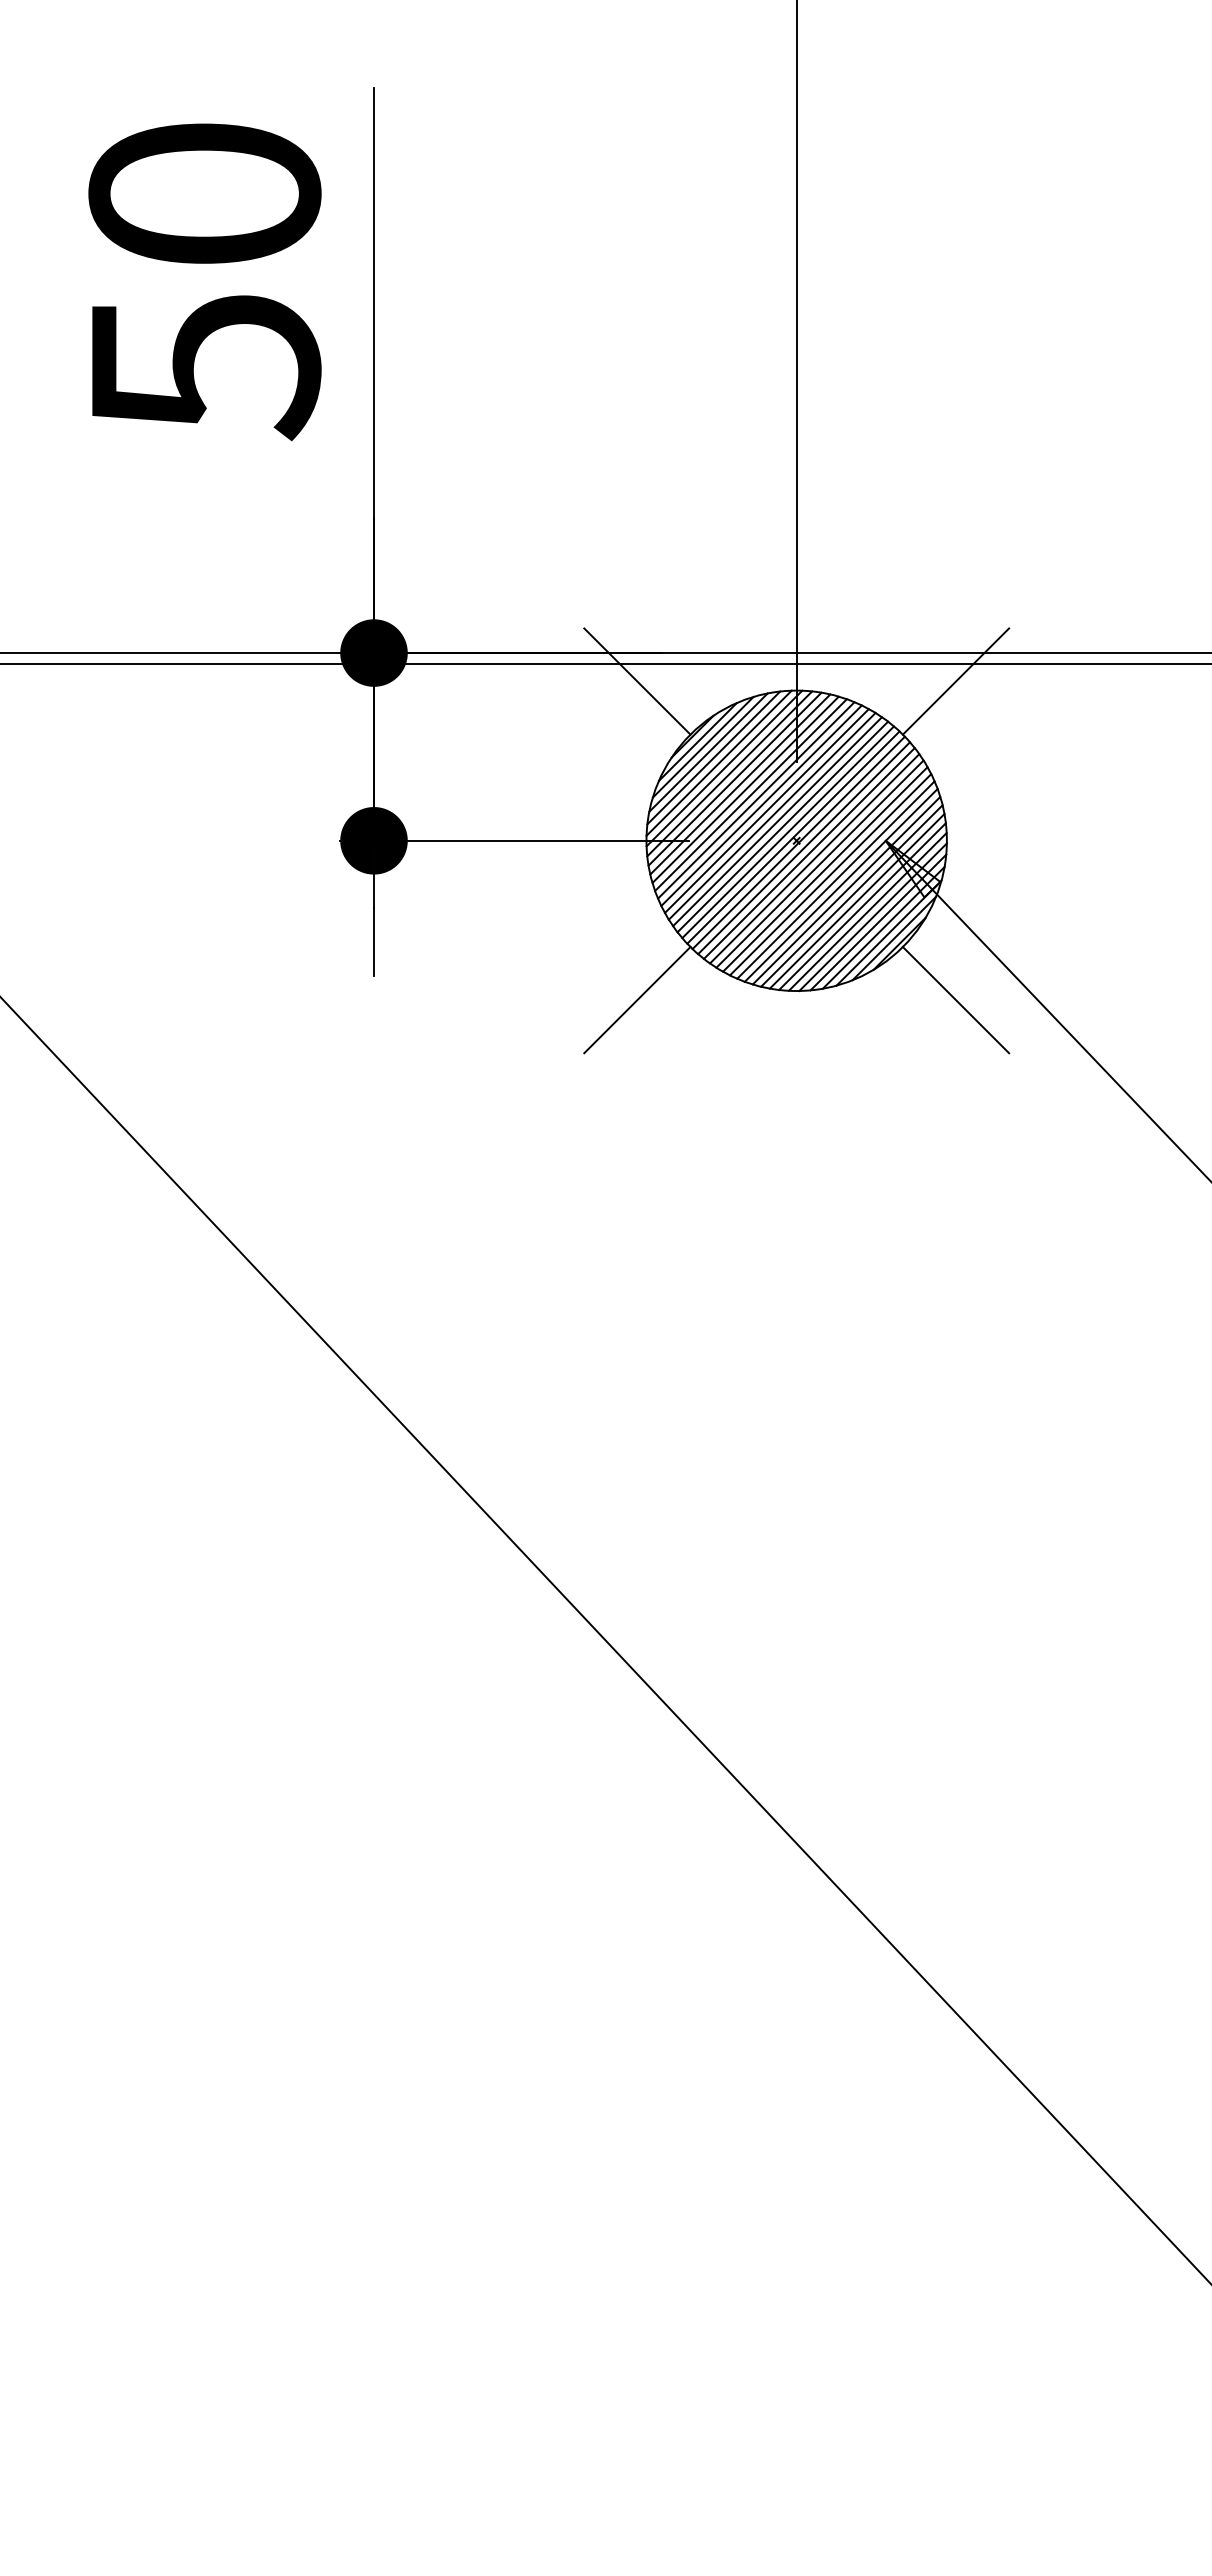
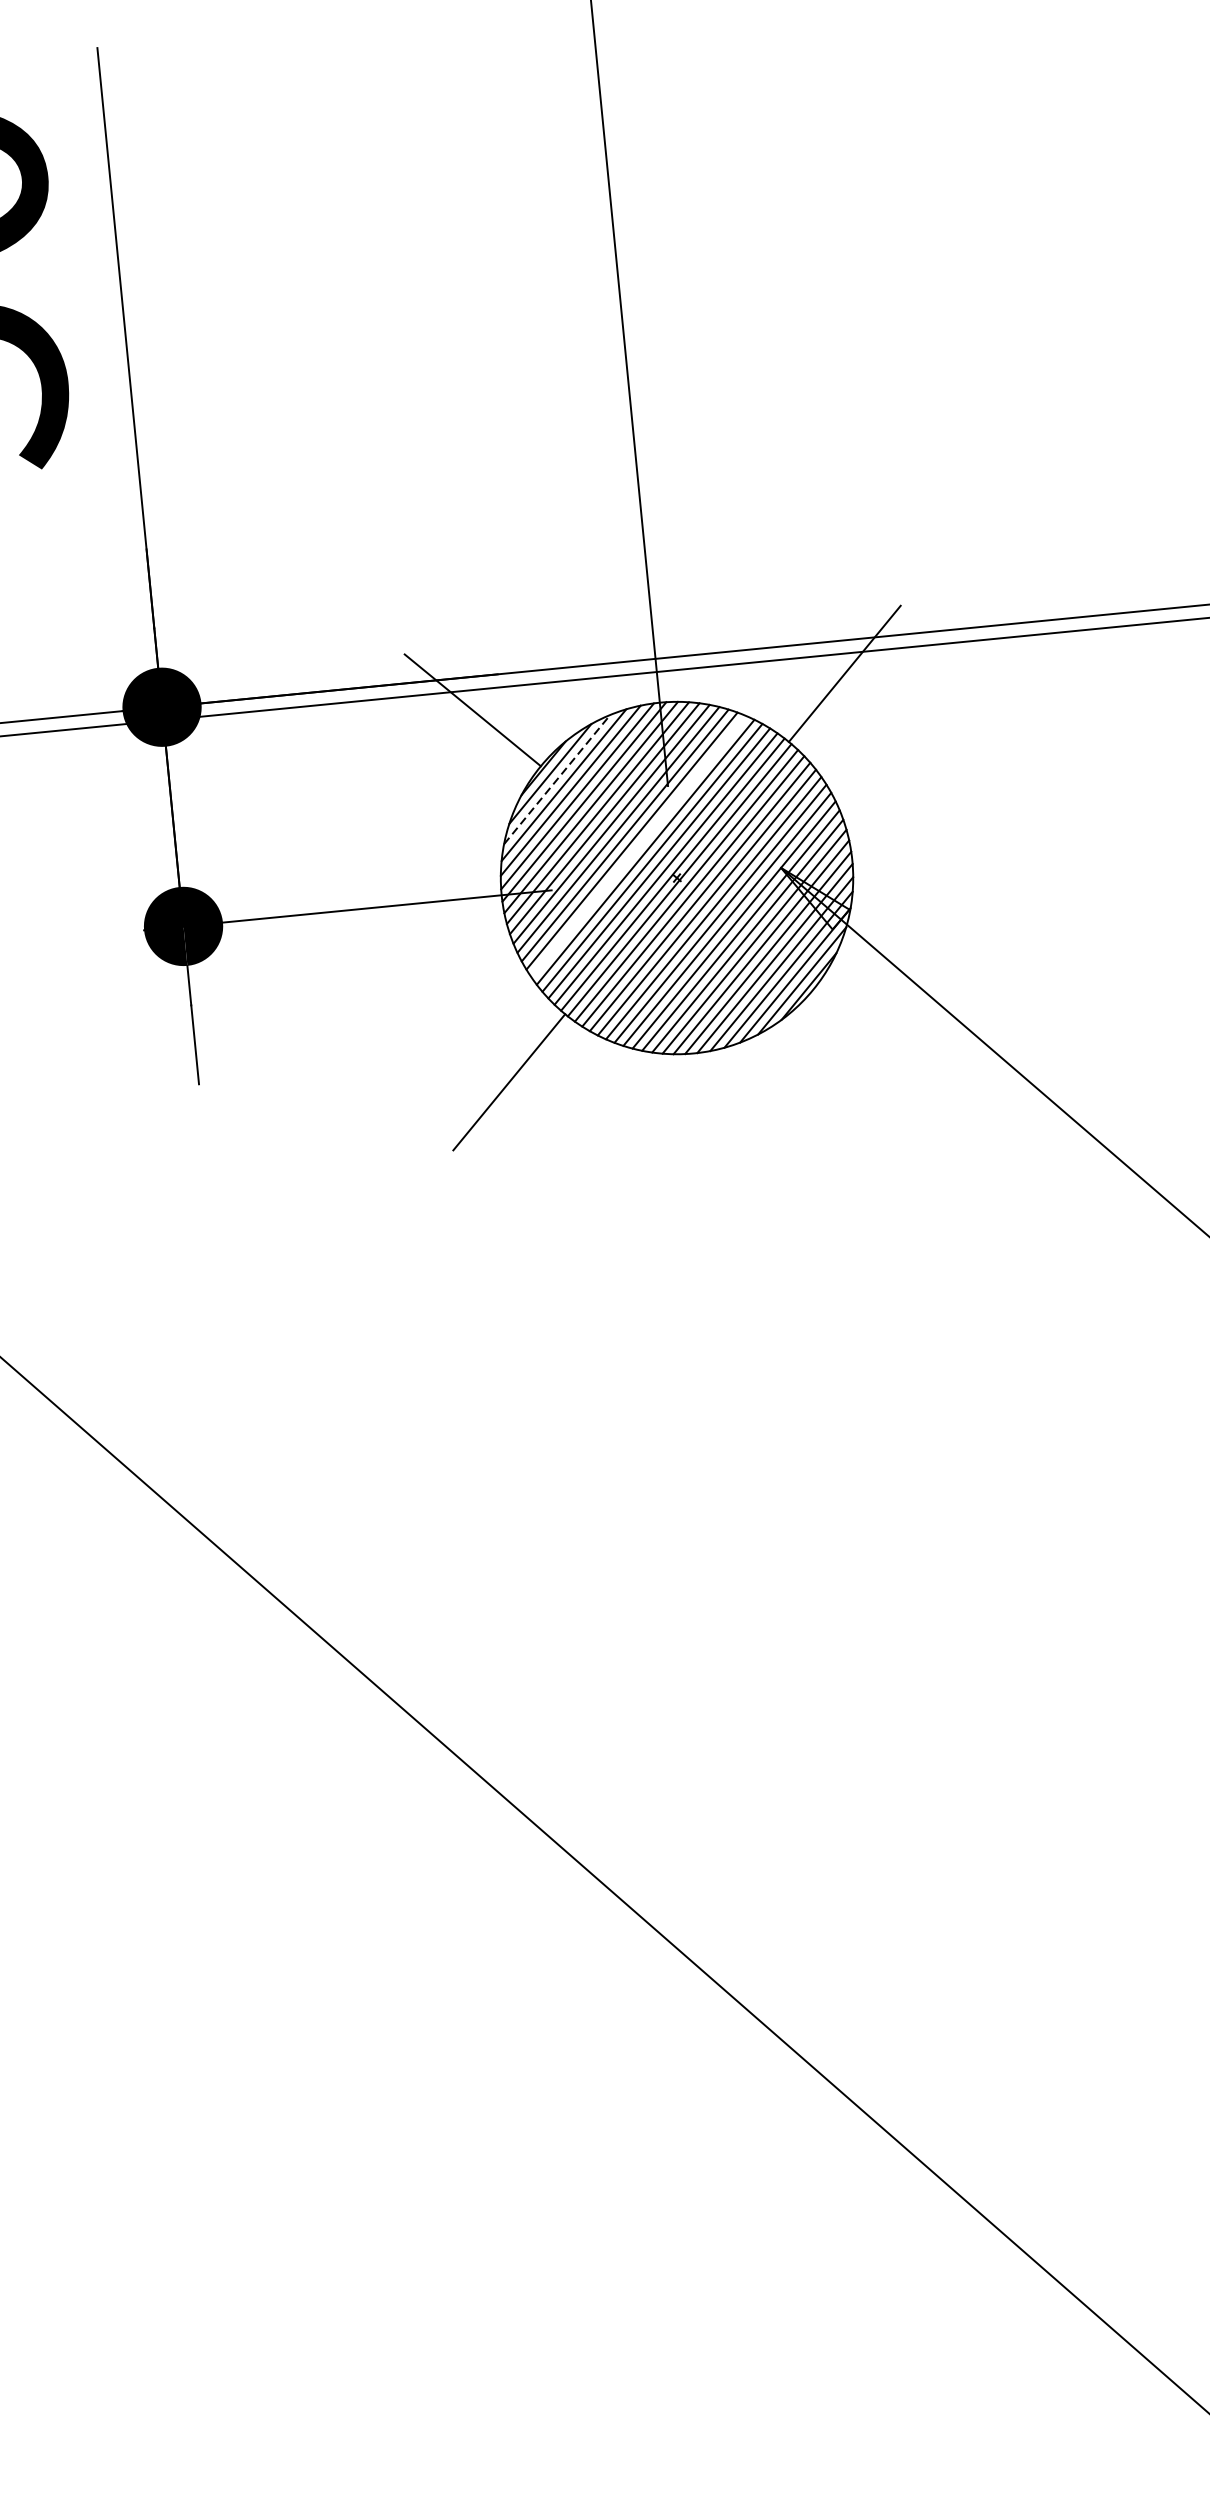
line: (703, 746) -> (557, 778), solid -> dashed
line: (766, 810) -> (638, 846), removed
line: (955, 1000) -> (880, 1046), removed

